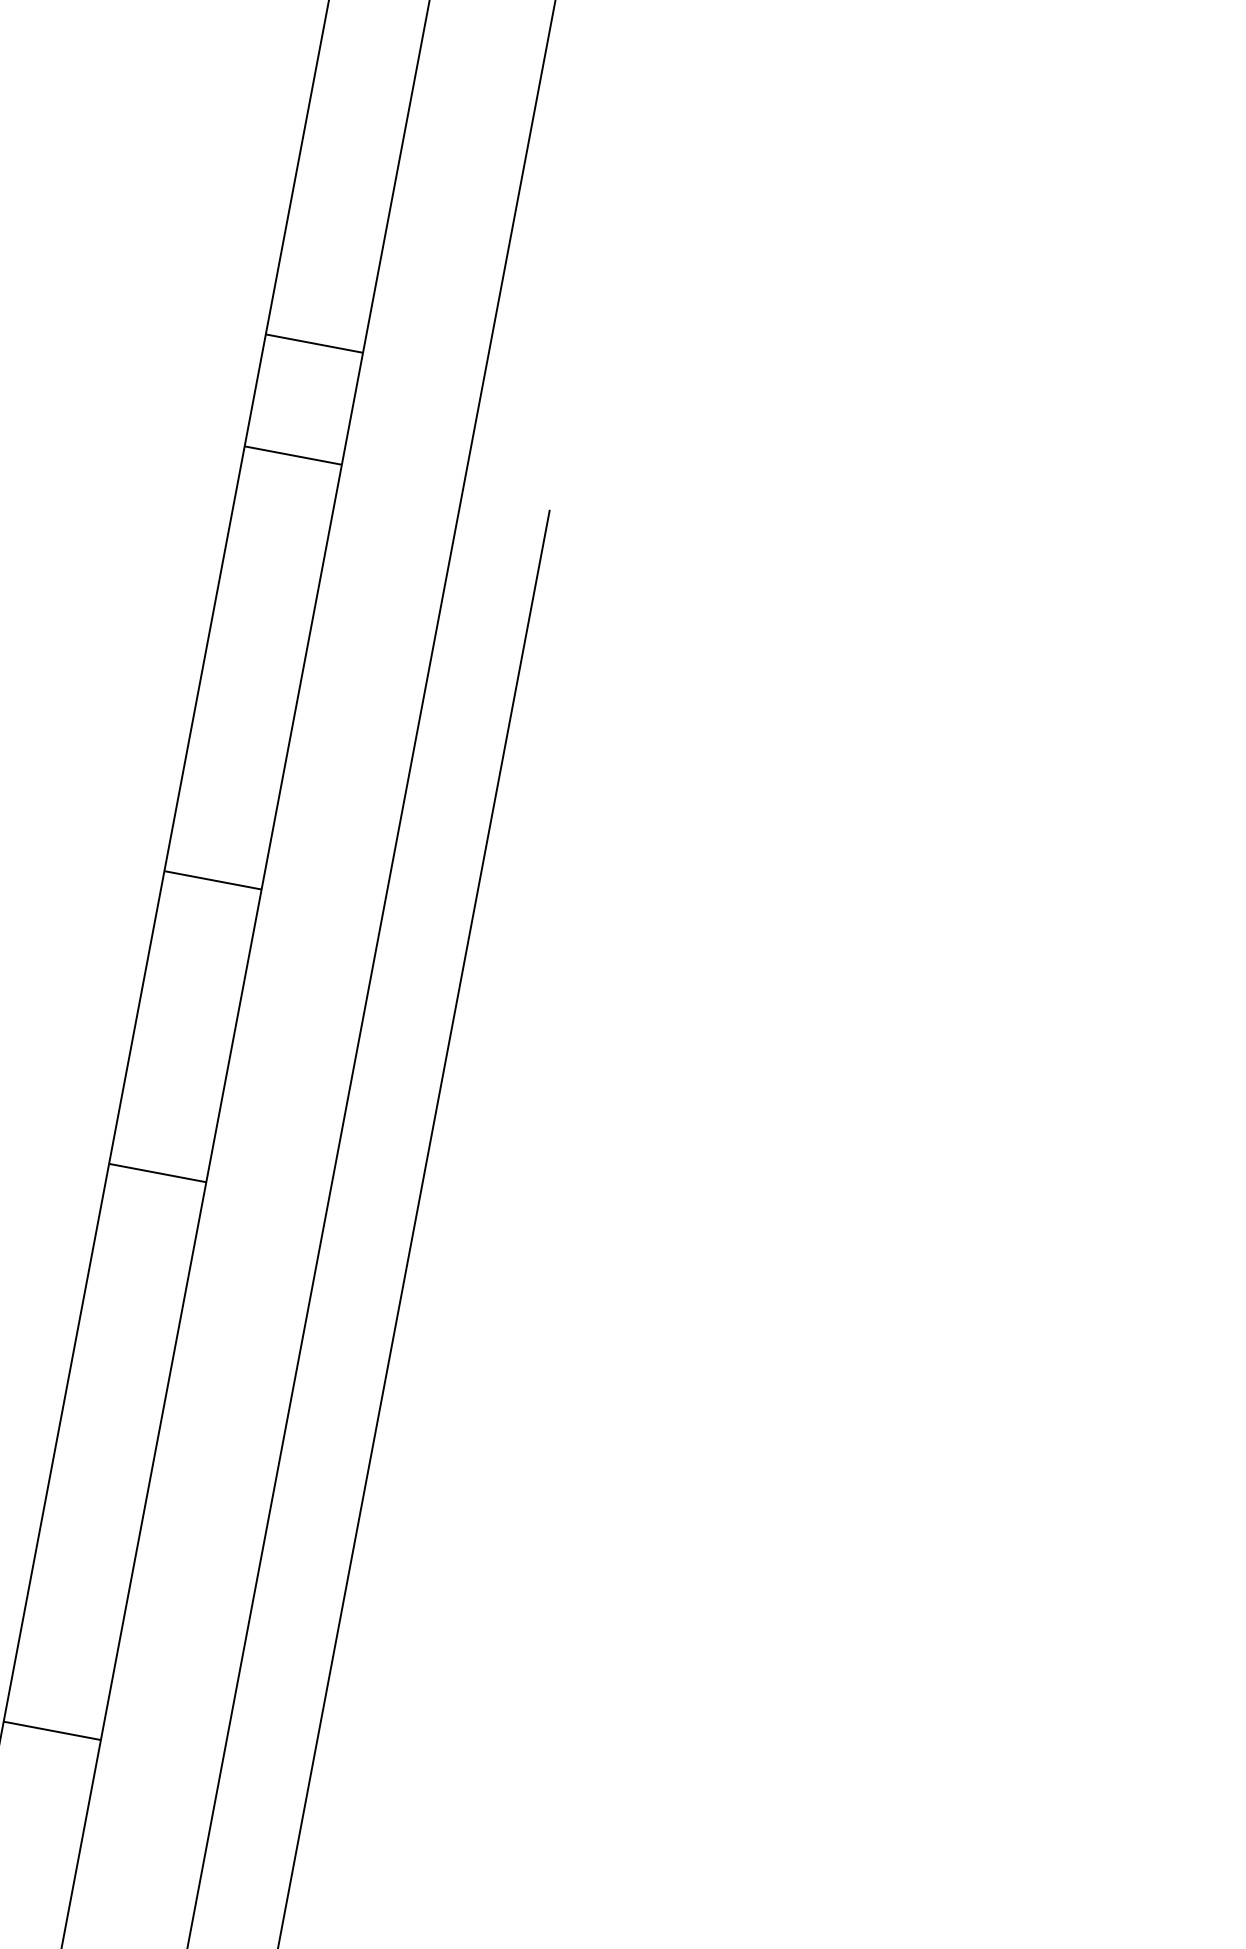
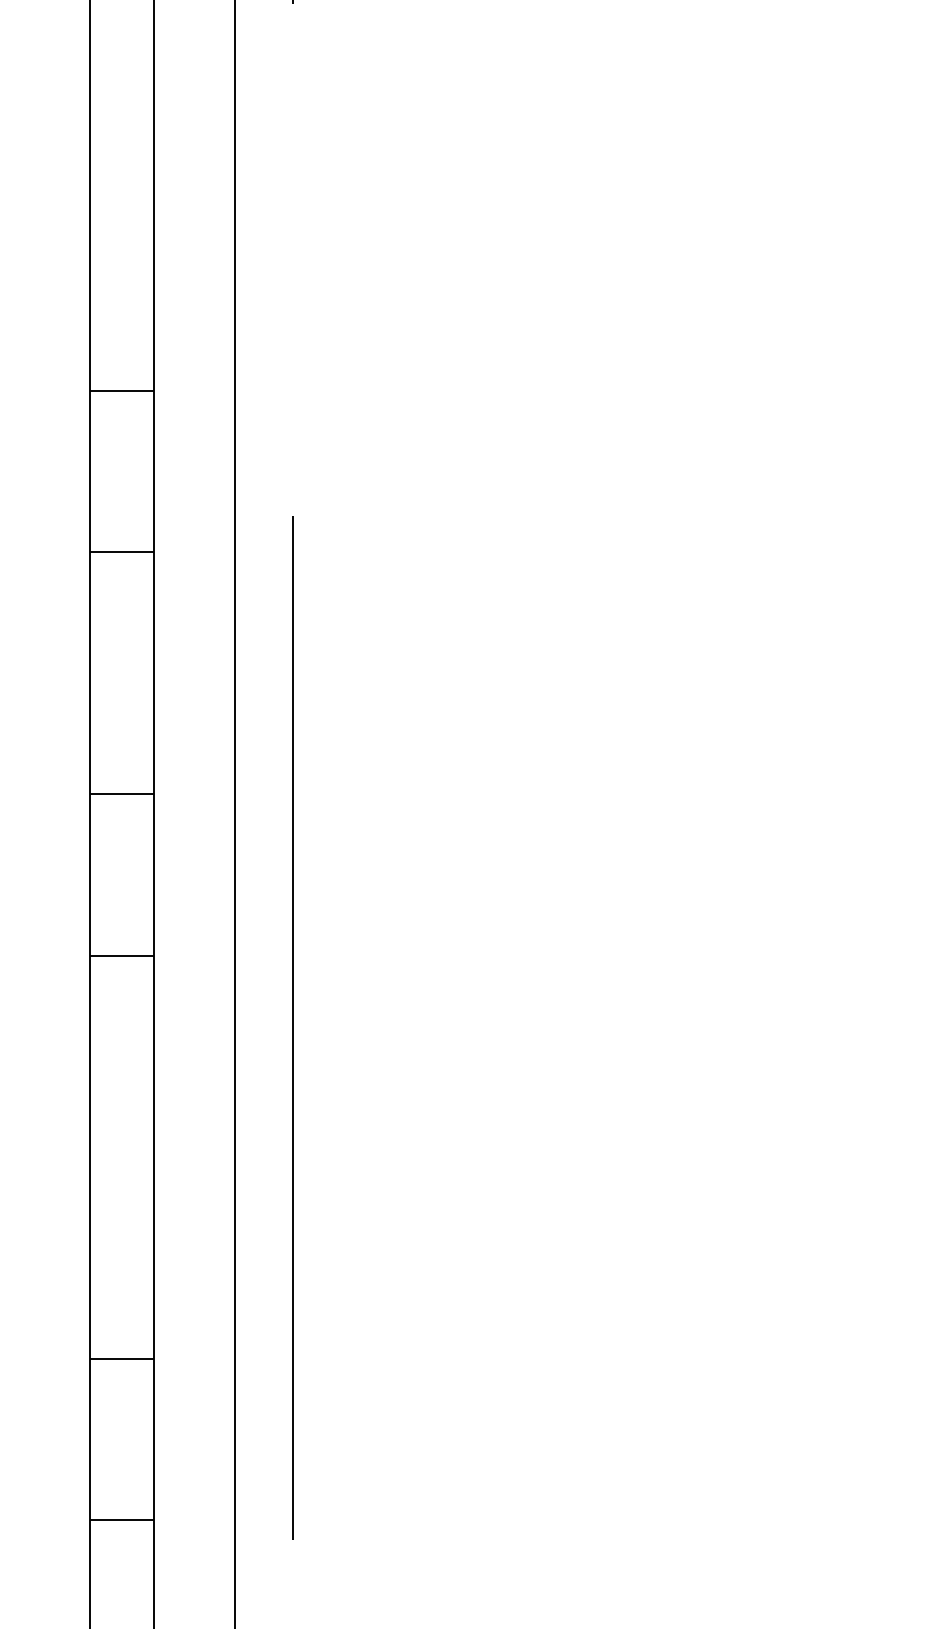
line: (313, 344) -> (121, 391), moved
line: (292, 455) -> (121, 552), moved
line: (157, 1172) -> (121, 955), moved

